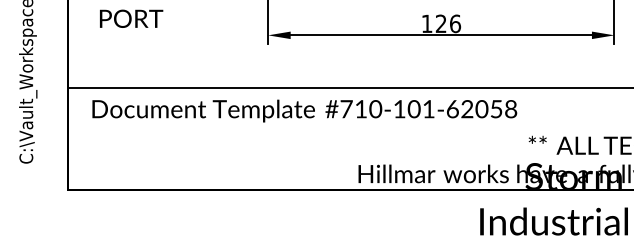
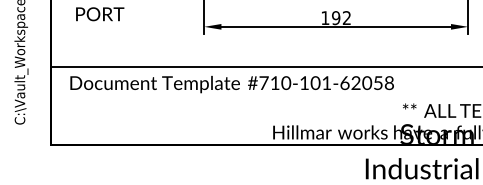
text: (448, 23) -> (341, 17), 126 -> 192

